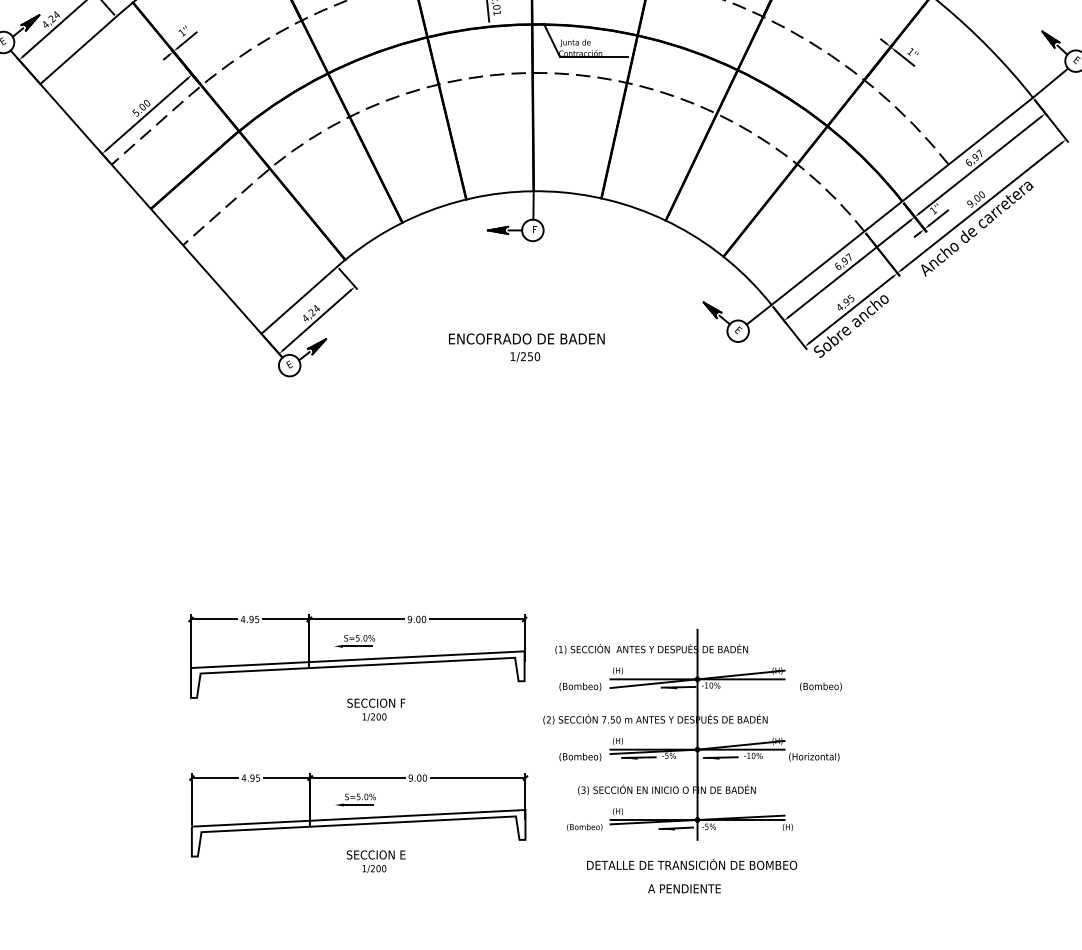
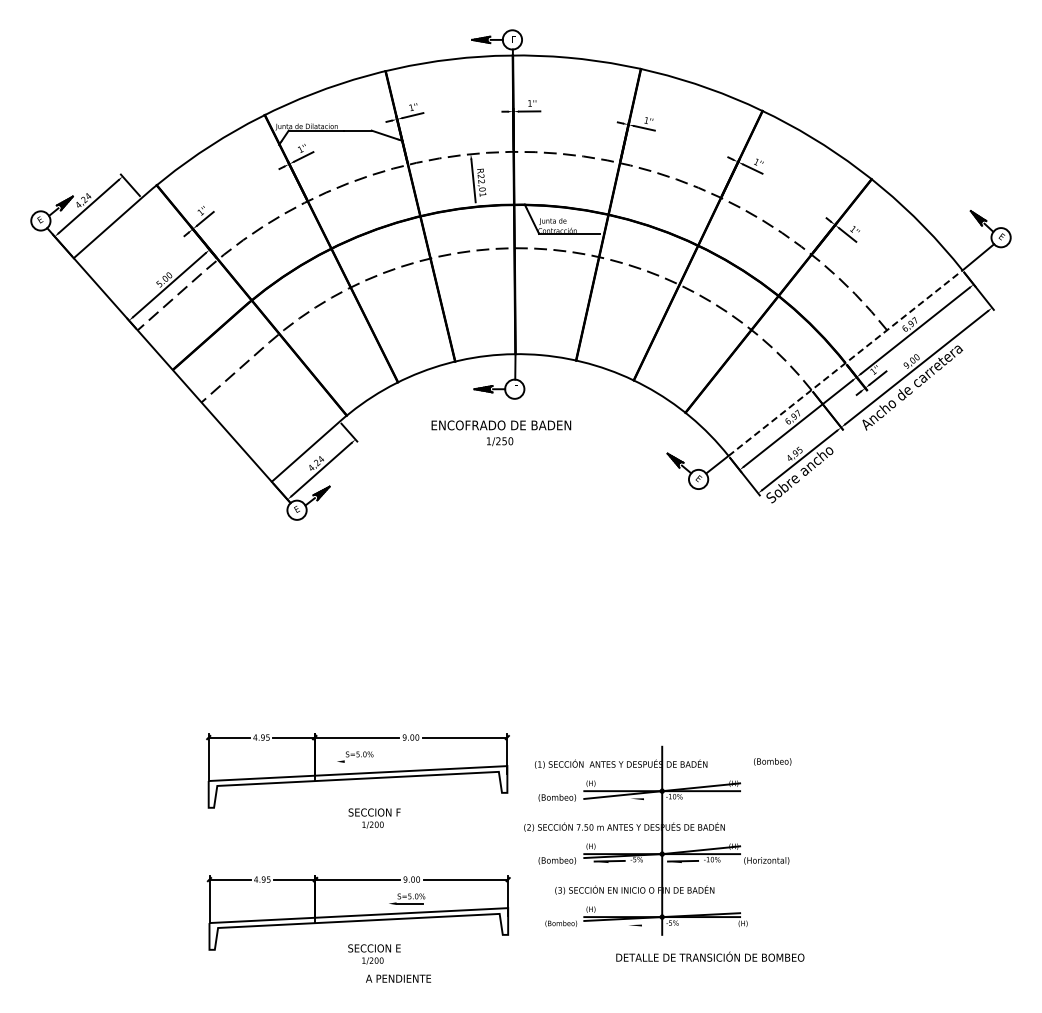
line: (902, 200) -> (845, 362), solid -> dashed
text: (526, 348) -> (501, 433), moved
line: (357, 646) -> (357, 761), removed
line: (678, 686) -> (645, 797), removed
text: (820, 686) -> (772, 761), moved
part: (356, 799) -> (407, 898), moved
line: (676, 828) -> (643, 924), removed
text: (692, 864) -> (710, 956), moved
text: (684, 888) -> (398, 978), moved

